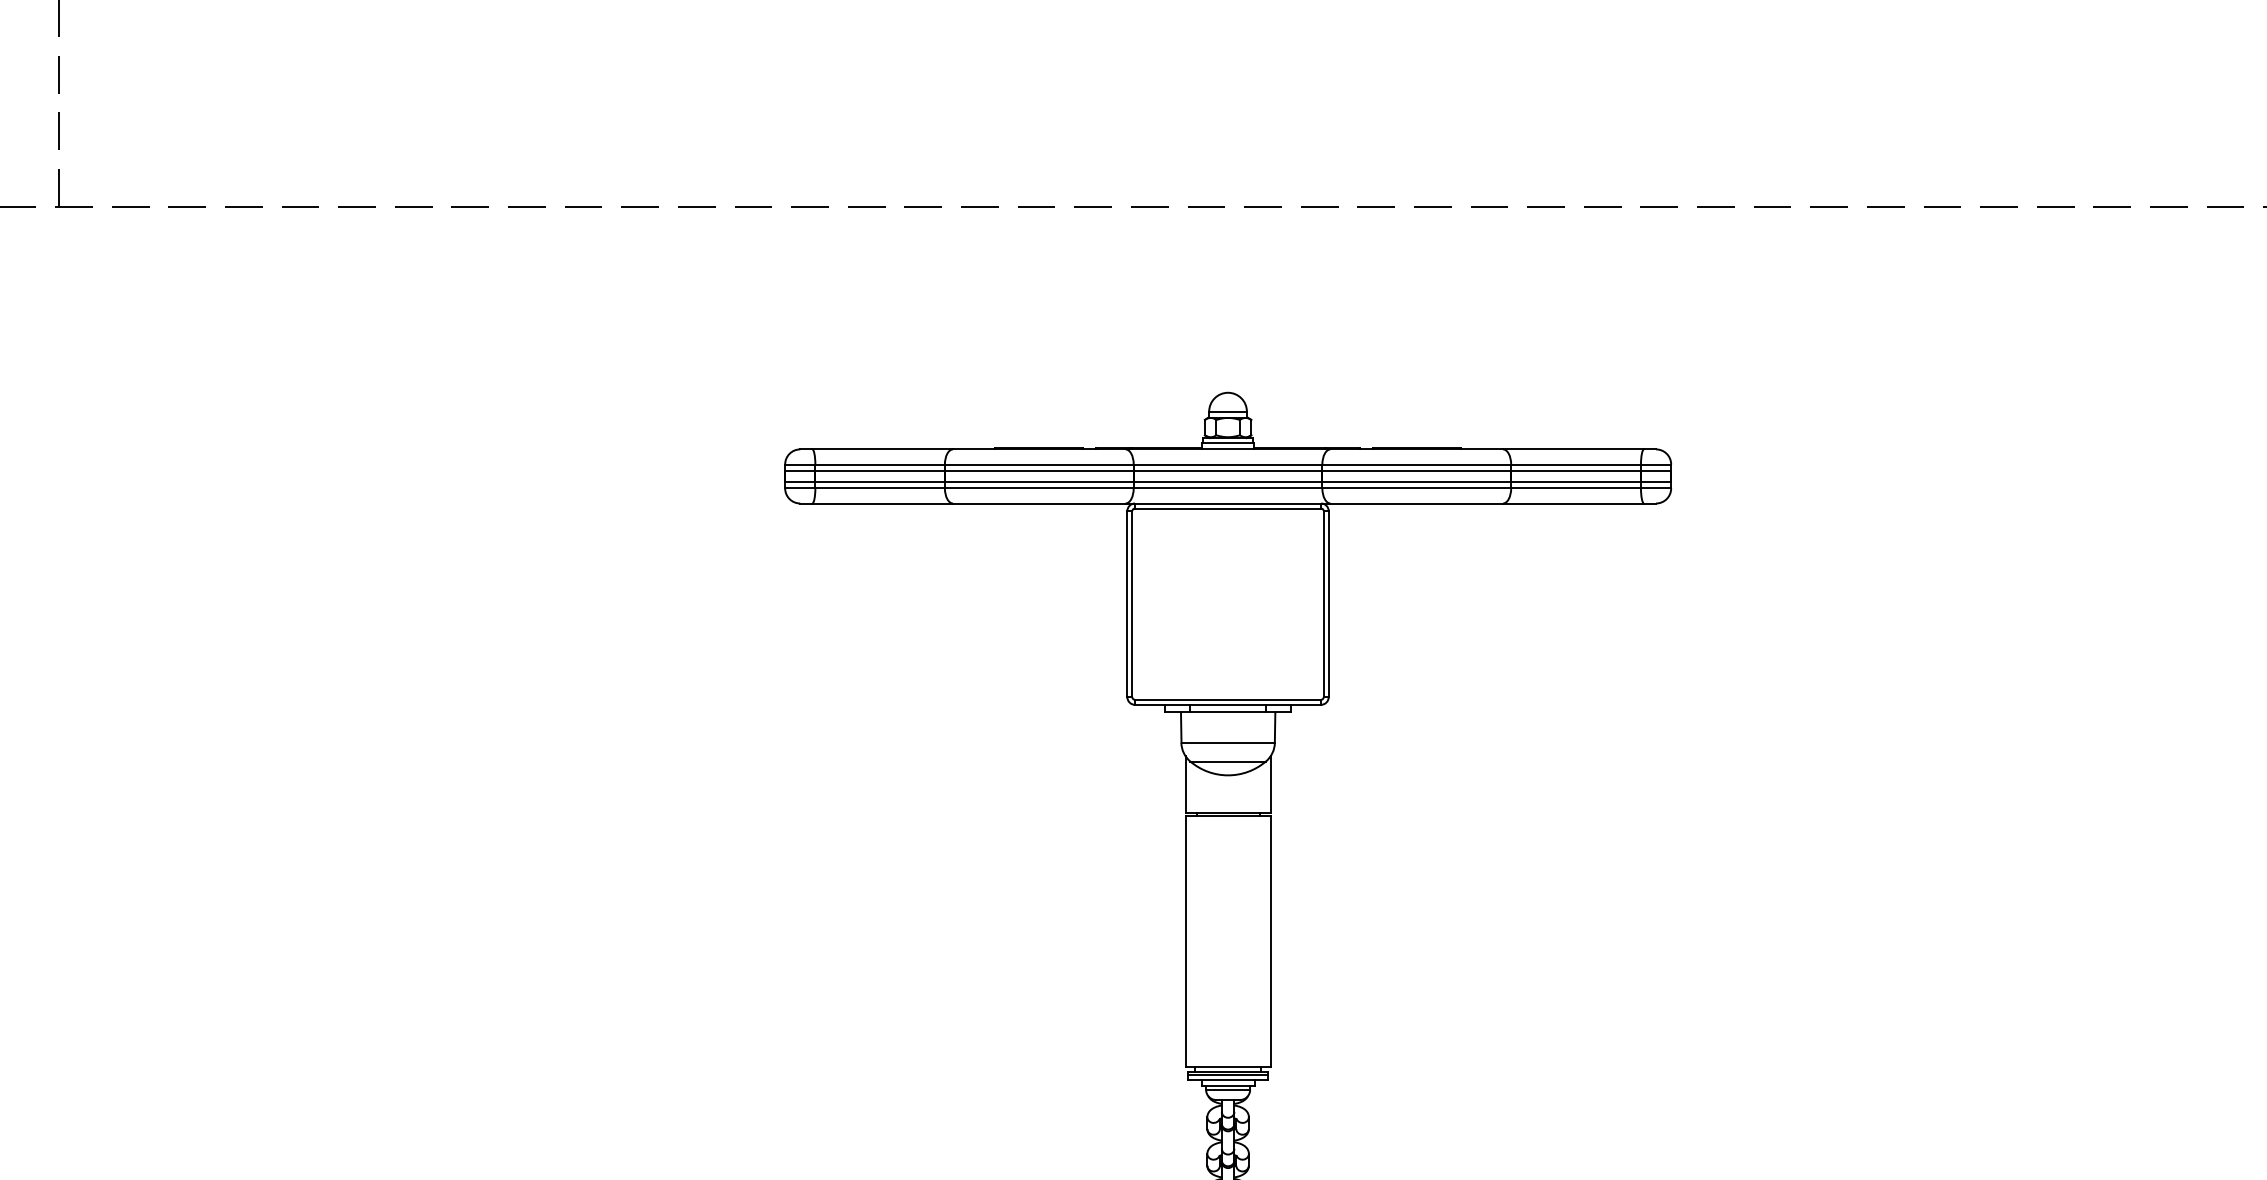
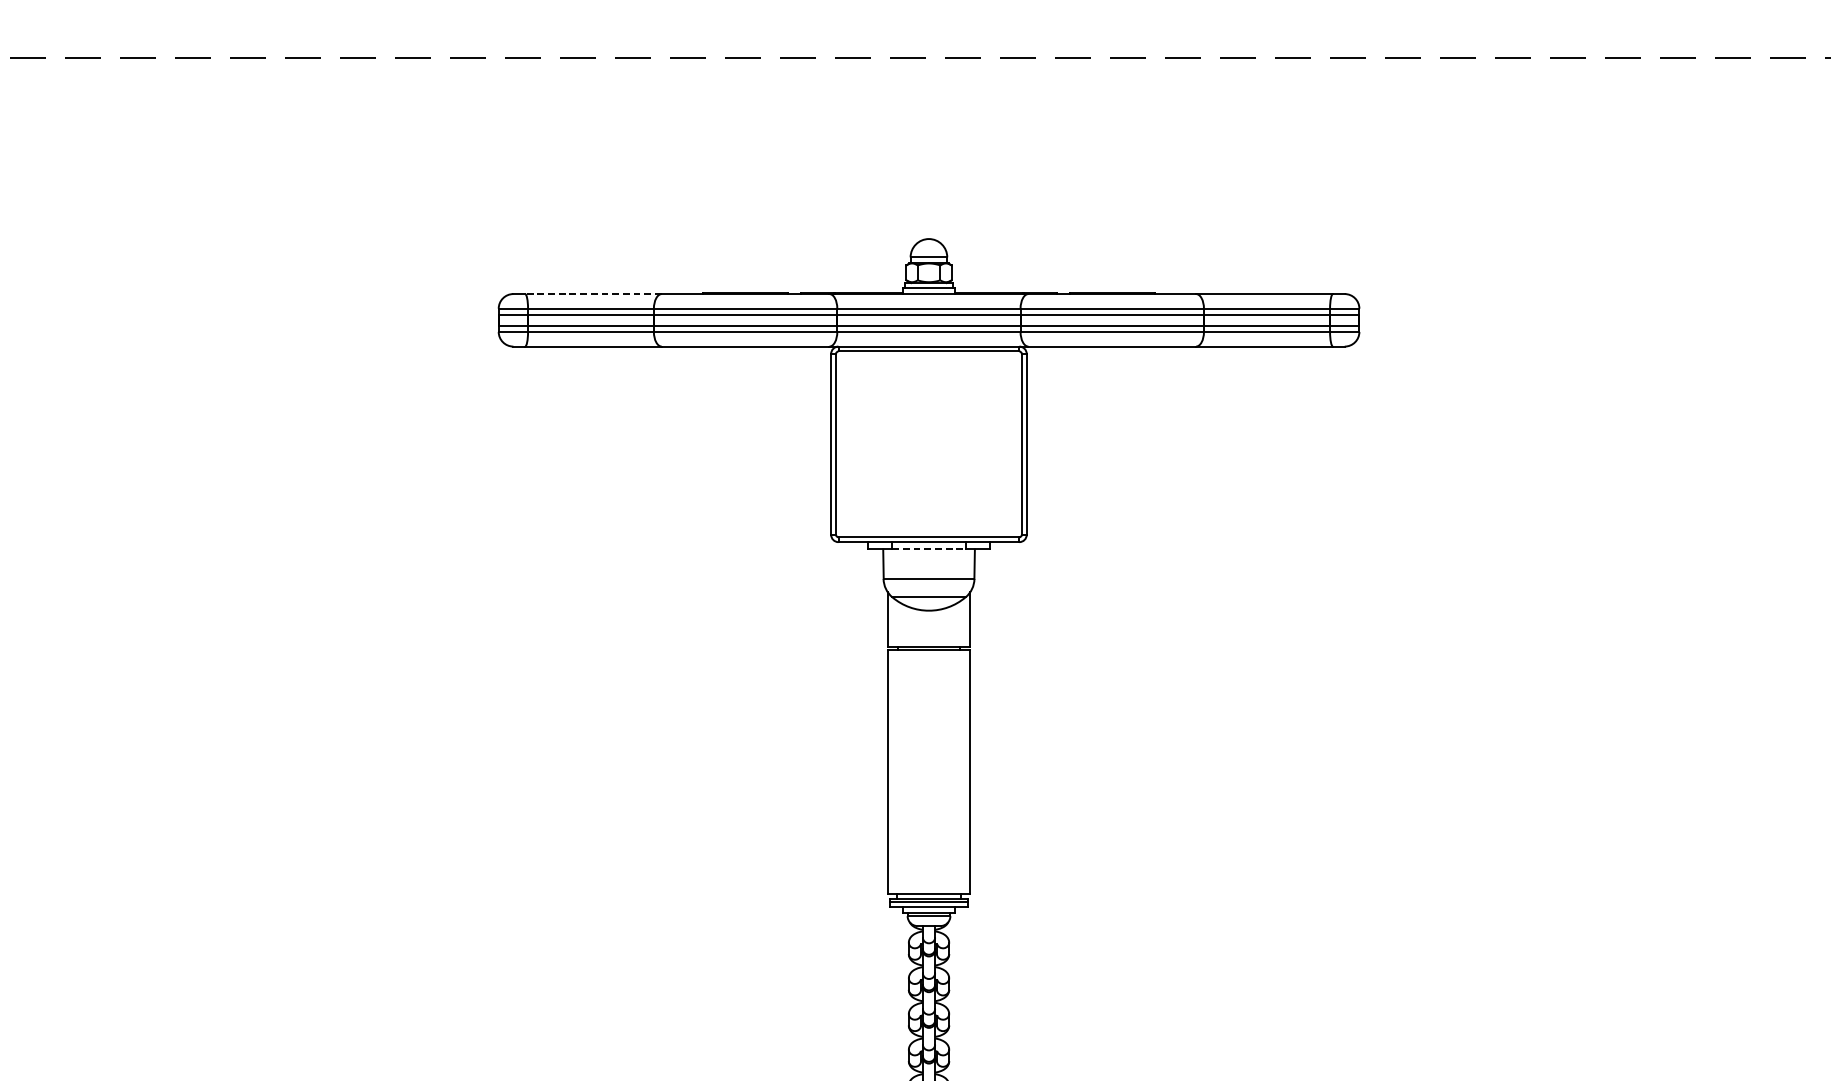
line: (882, 449) -> (593, 294), solid -> dashed
line: (1228, 712) -> (929, 549), solid -> dashed

